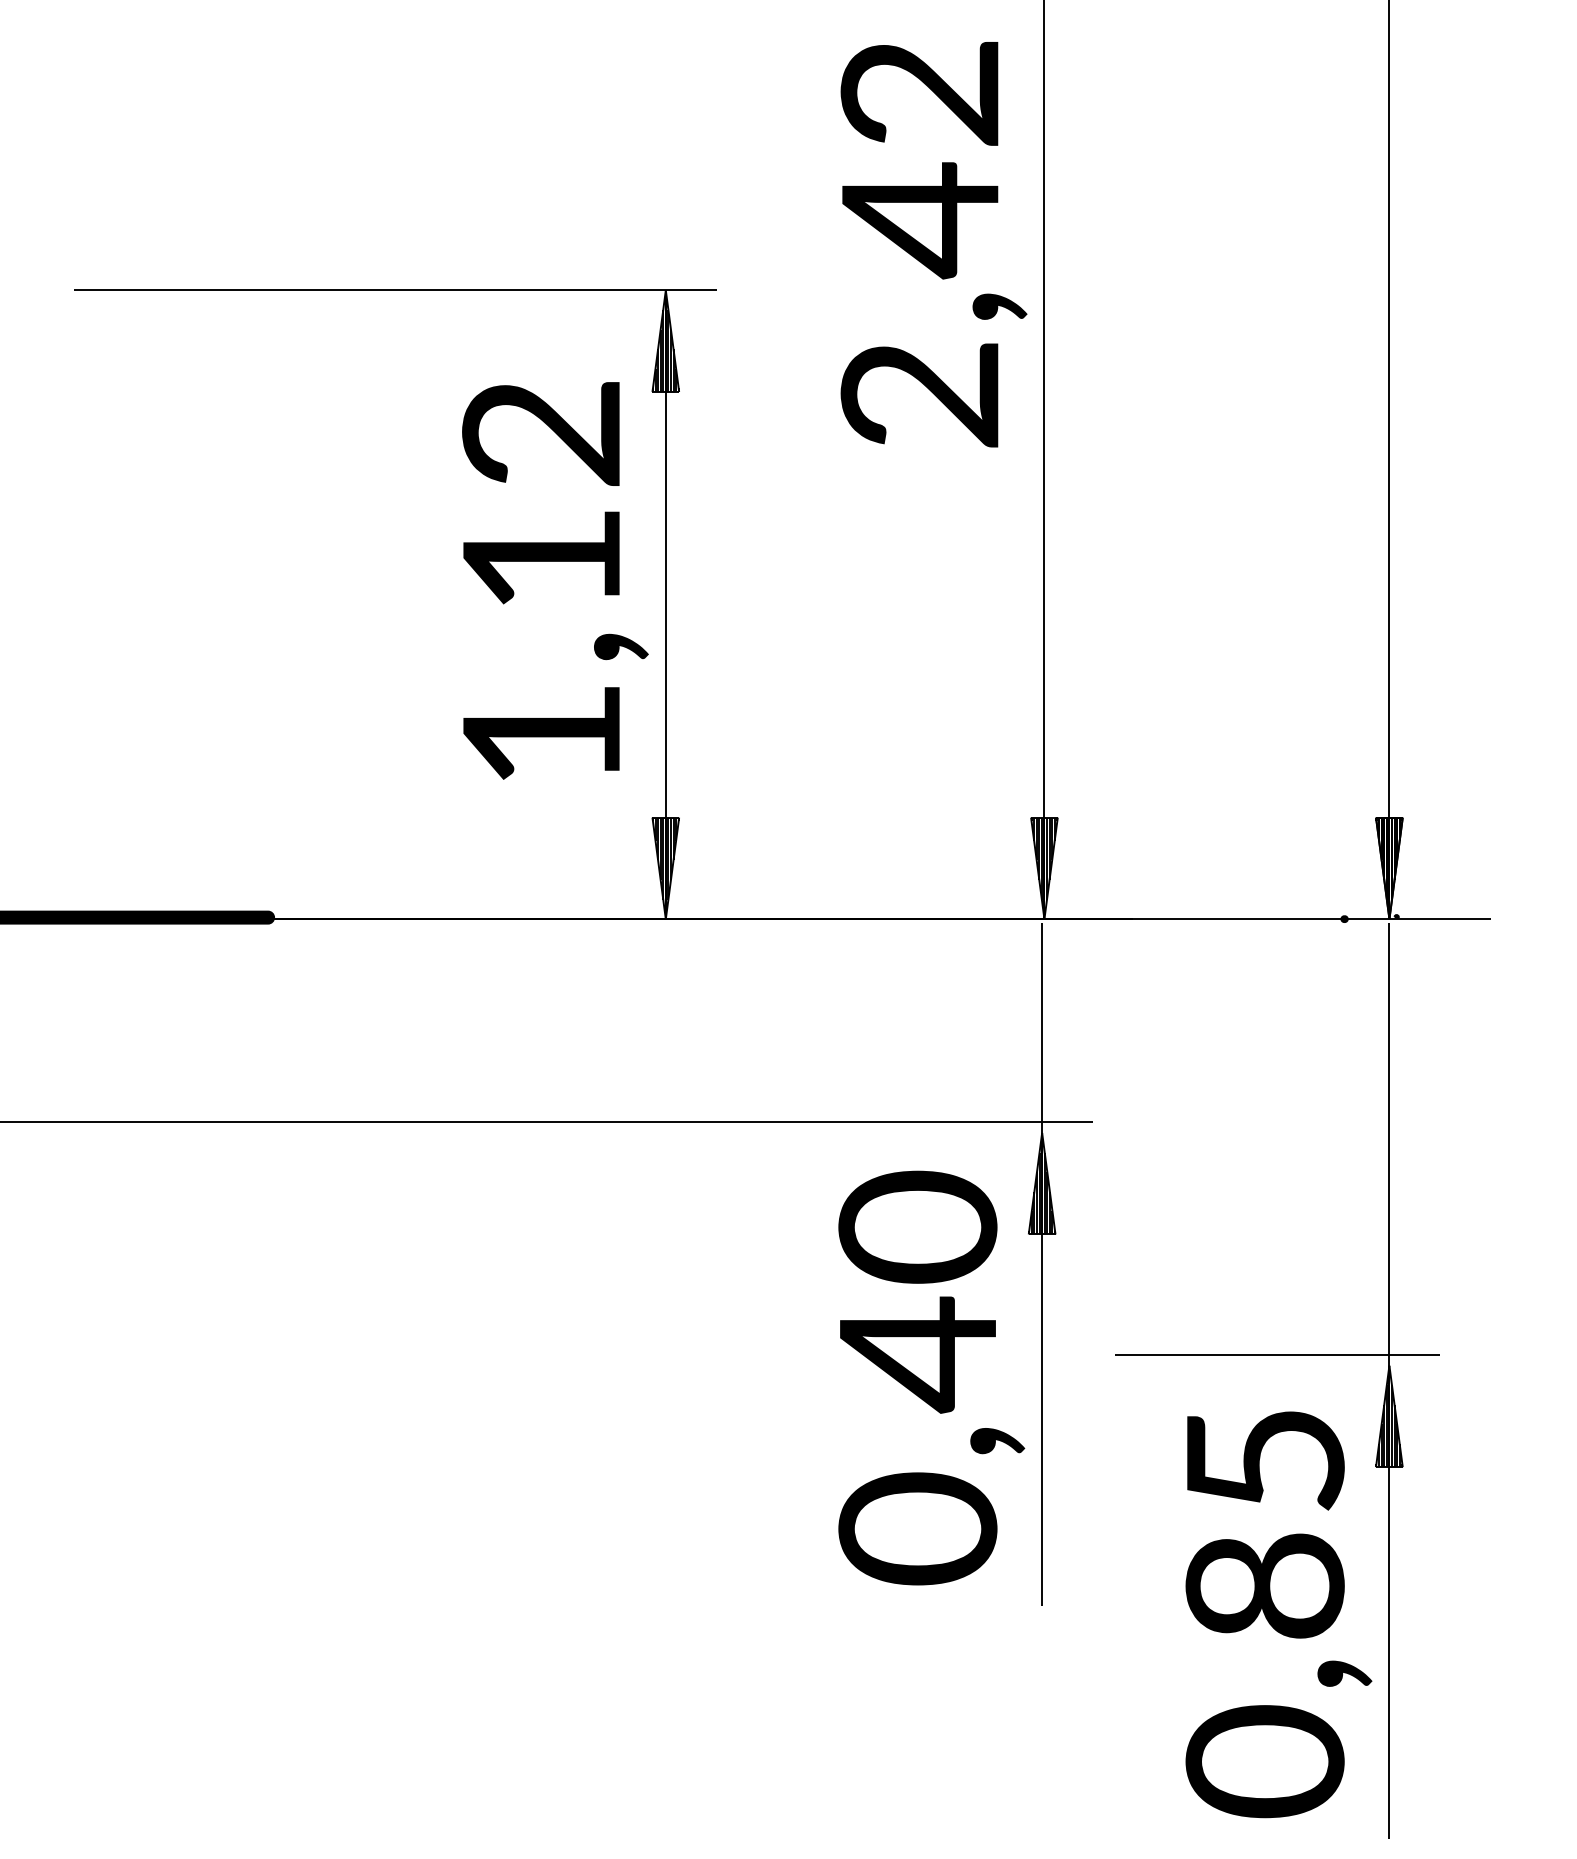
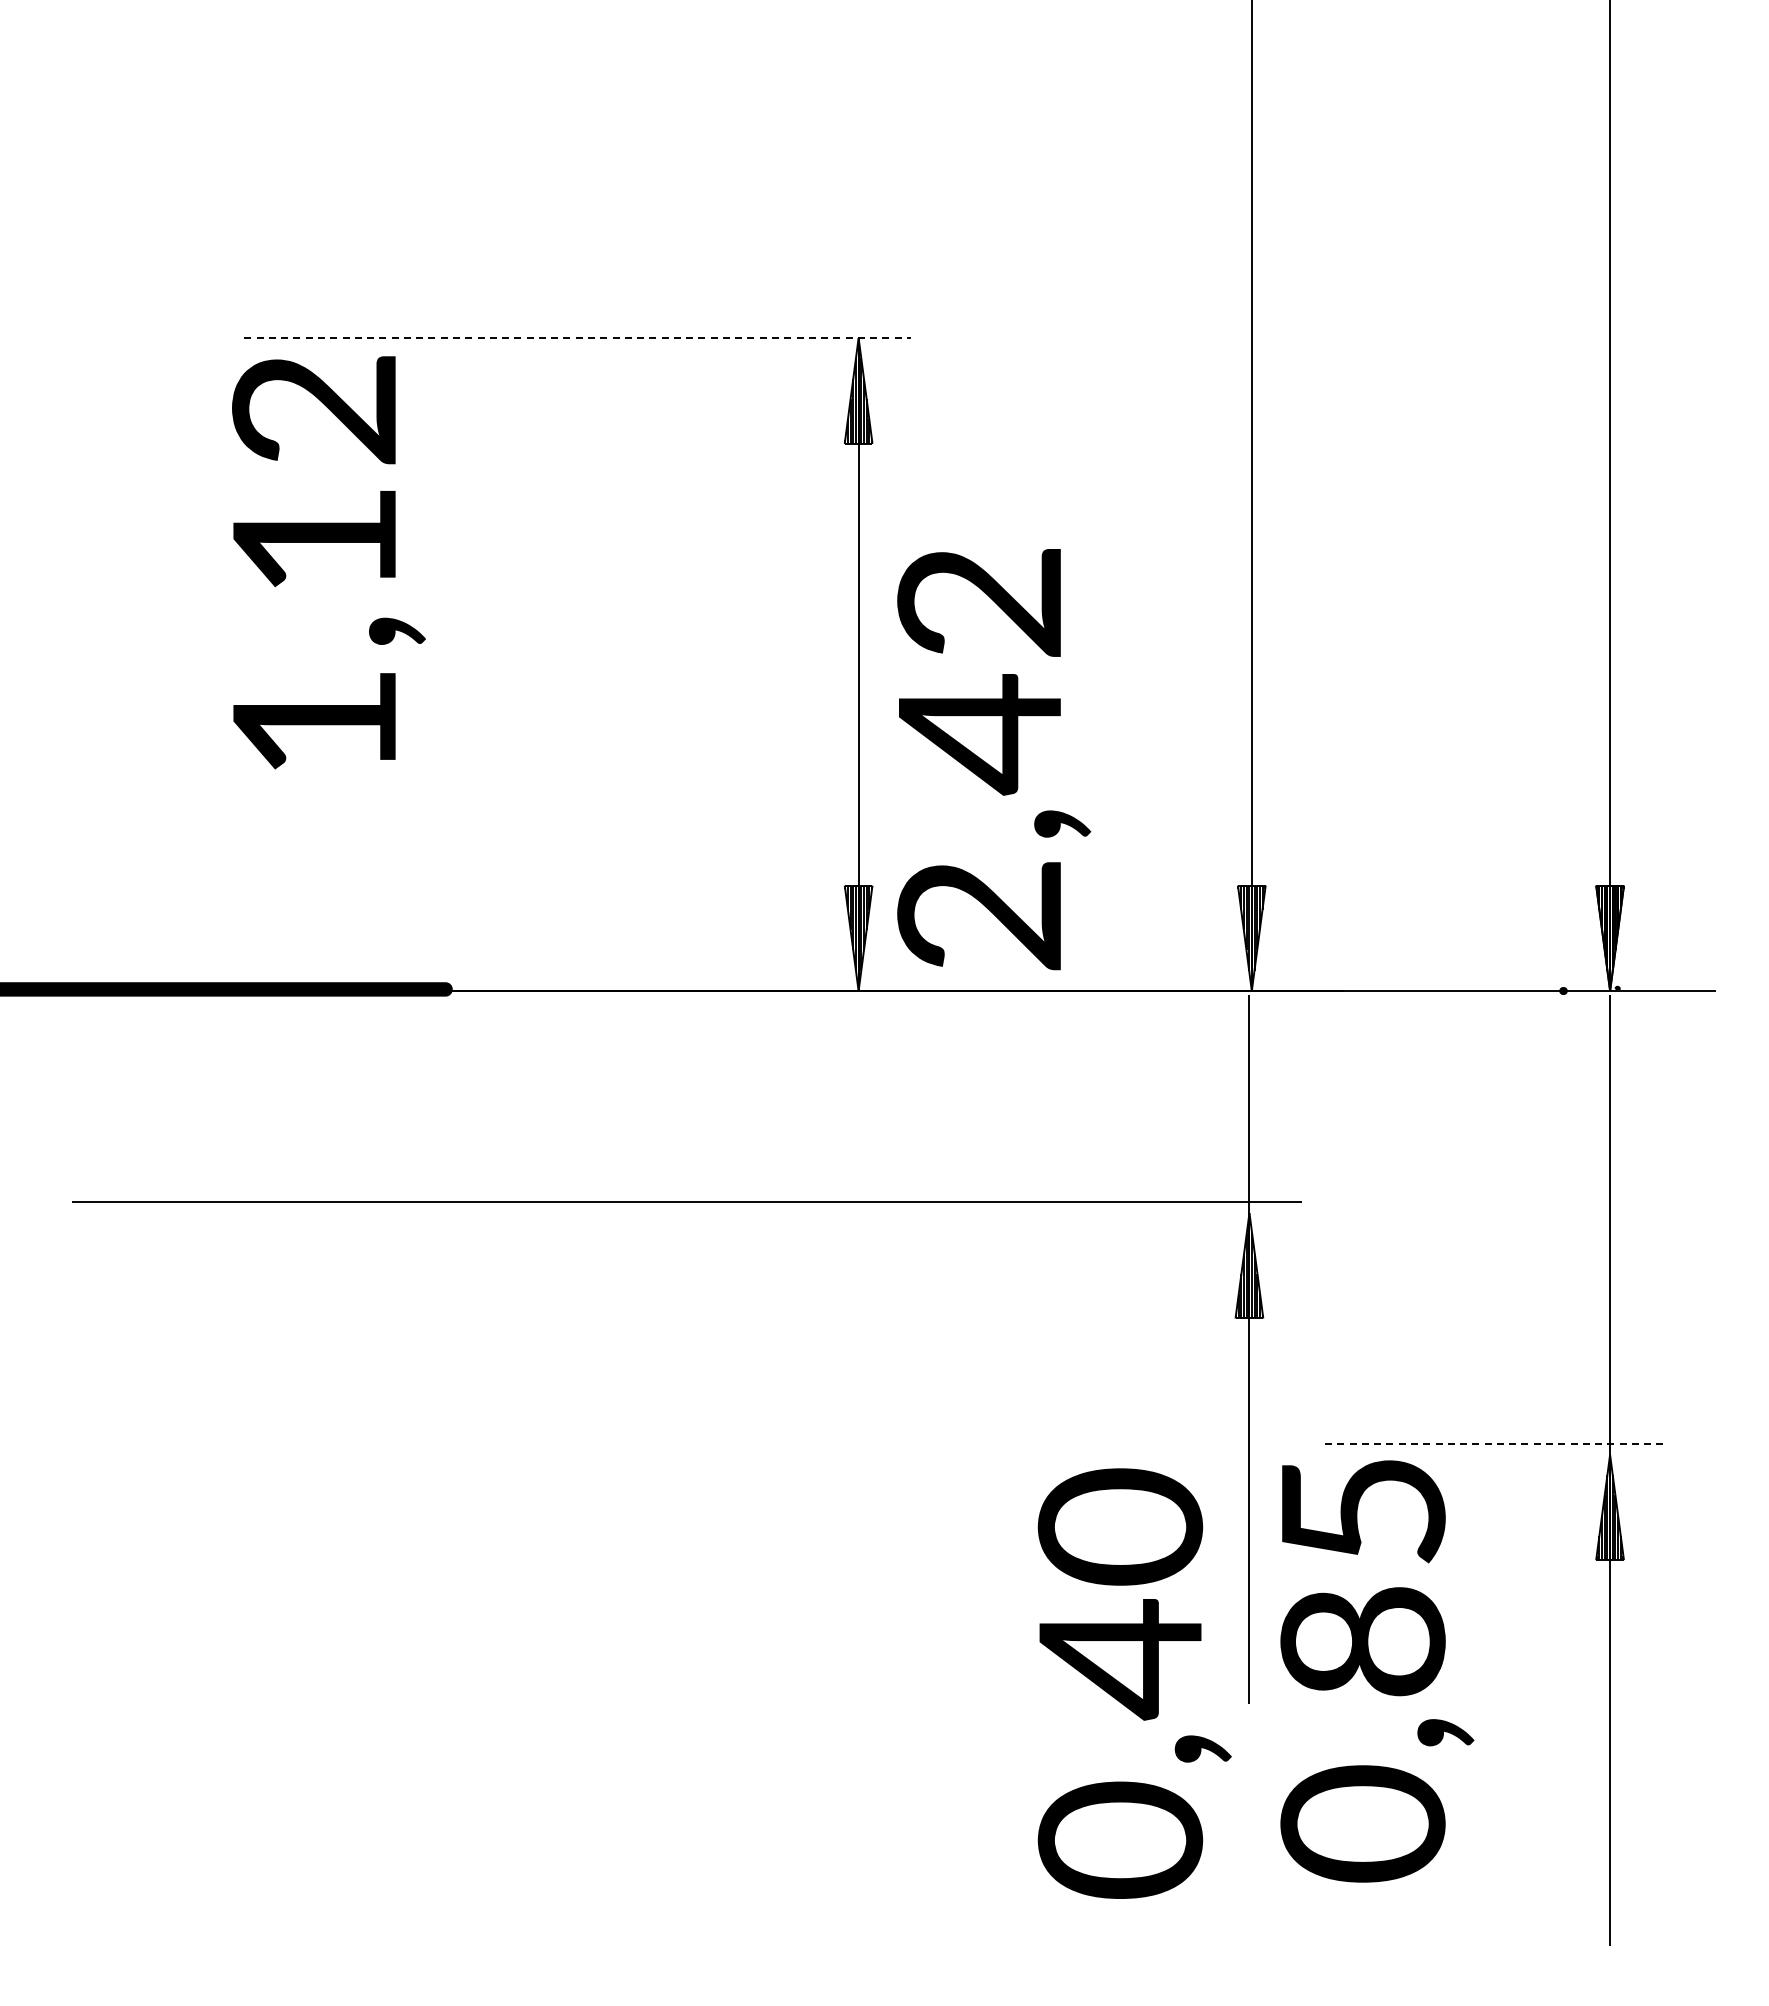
text: (934, 244) -> (994, 759), moved
line: (396, 290) -> (578, 338), solid -> dashed
text: (554, 580) -> (328, 562), moved
line: (1277, 1354) -> (1493, 1443), solid -> dashed
text: (931, 1377) -> (1134, 1683), moved
text: (1279, 1614) -> (1377, 1671), moved

